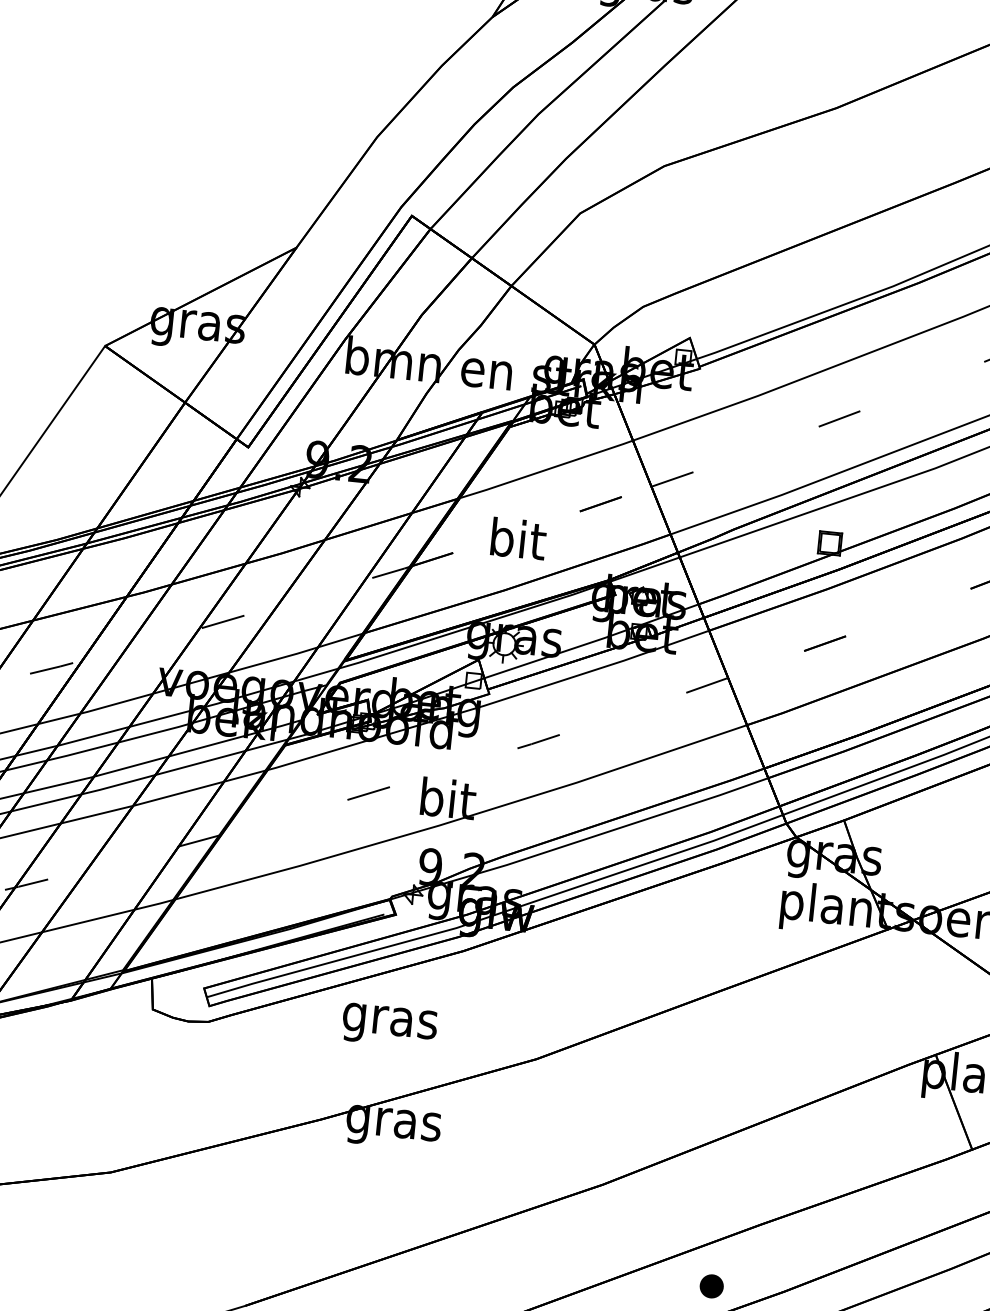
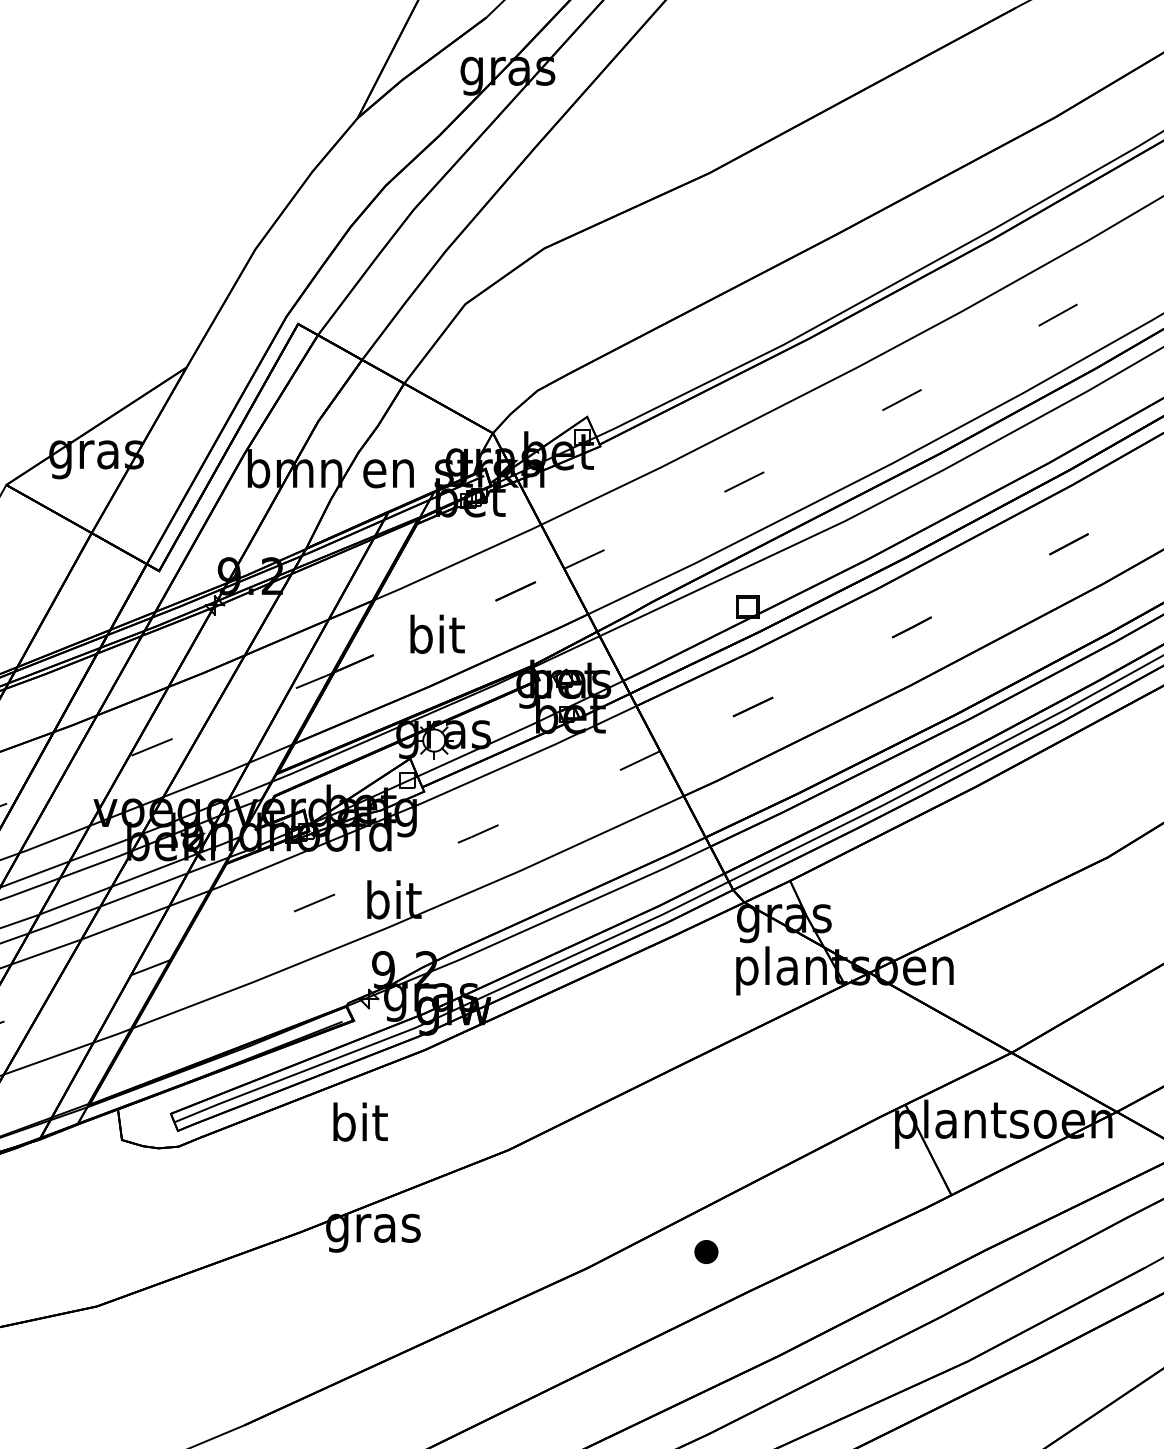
text: (390, 1020) -> (359, 1126), gras -> bit
part: (711, 1285) -> (706, 1251), moved

